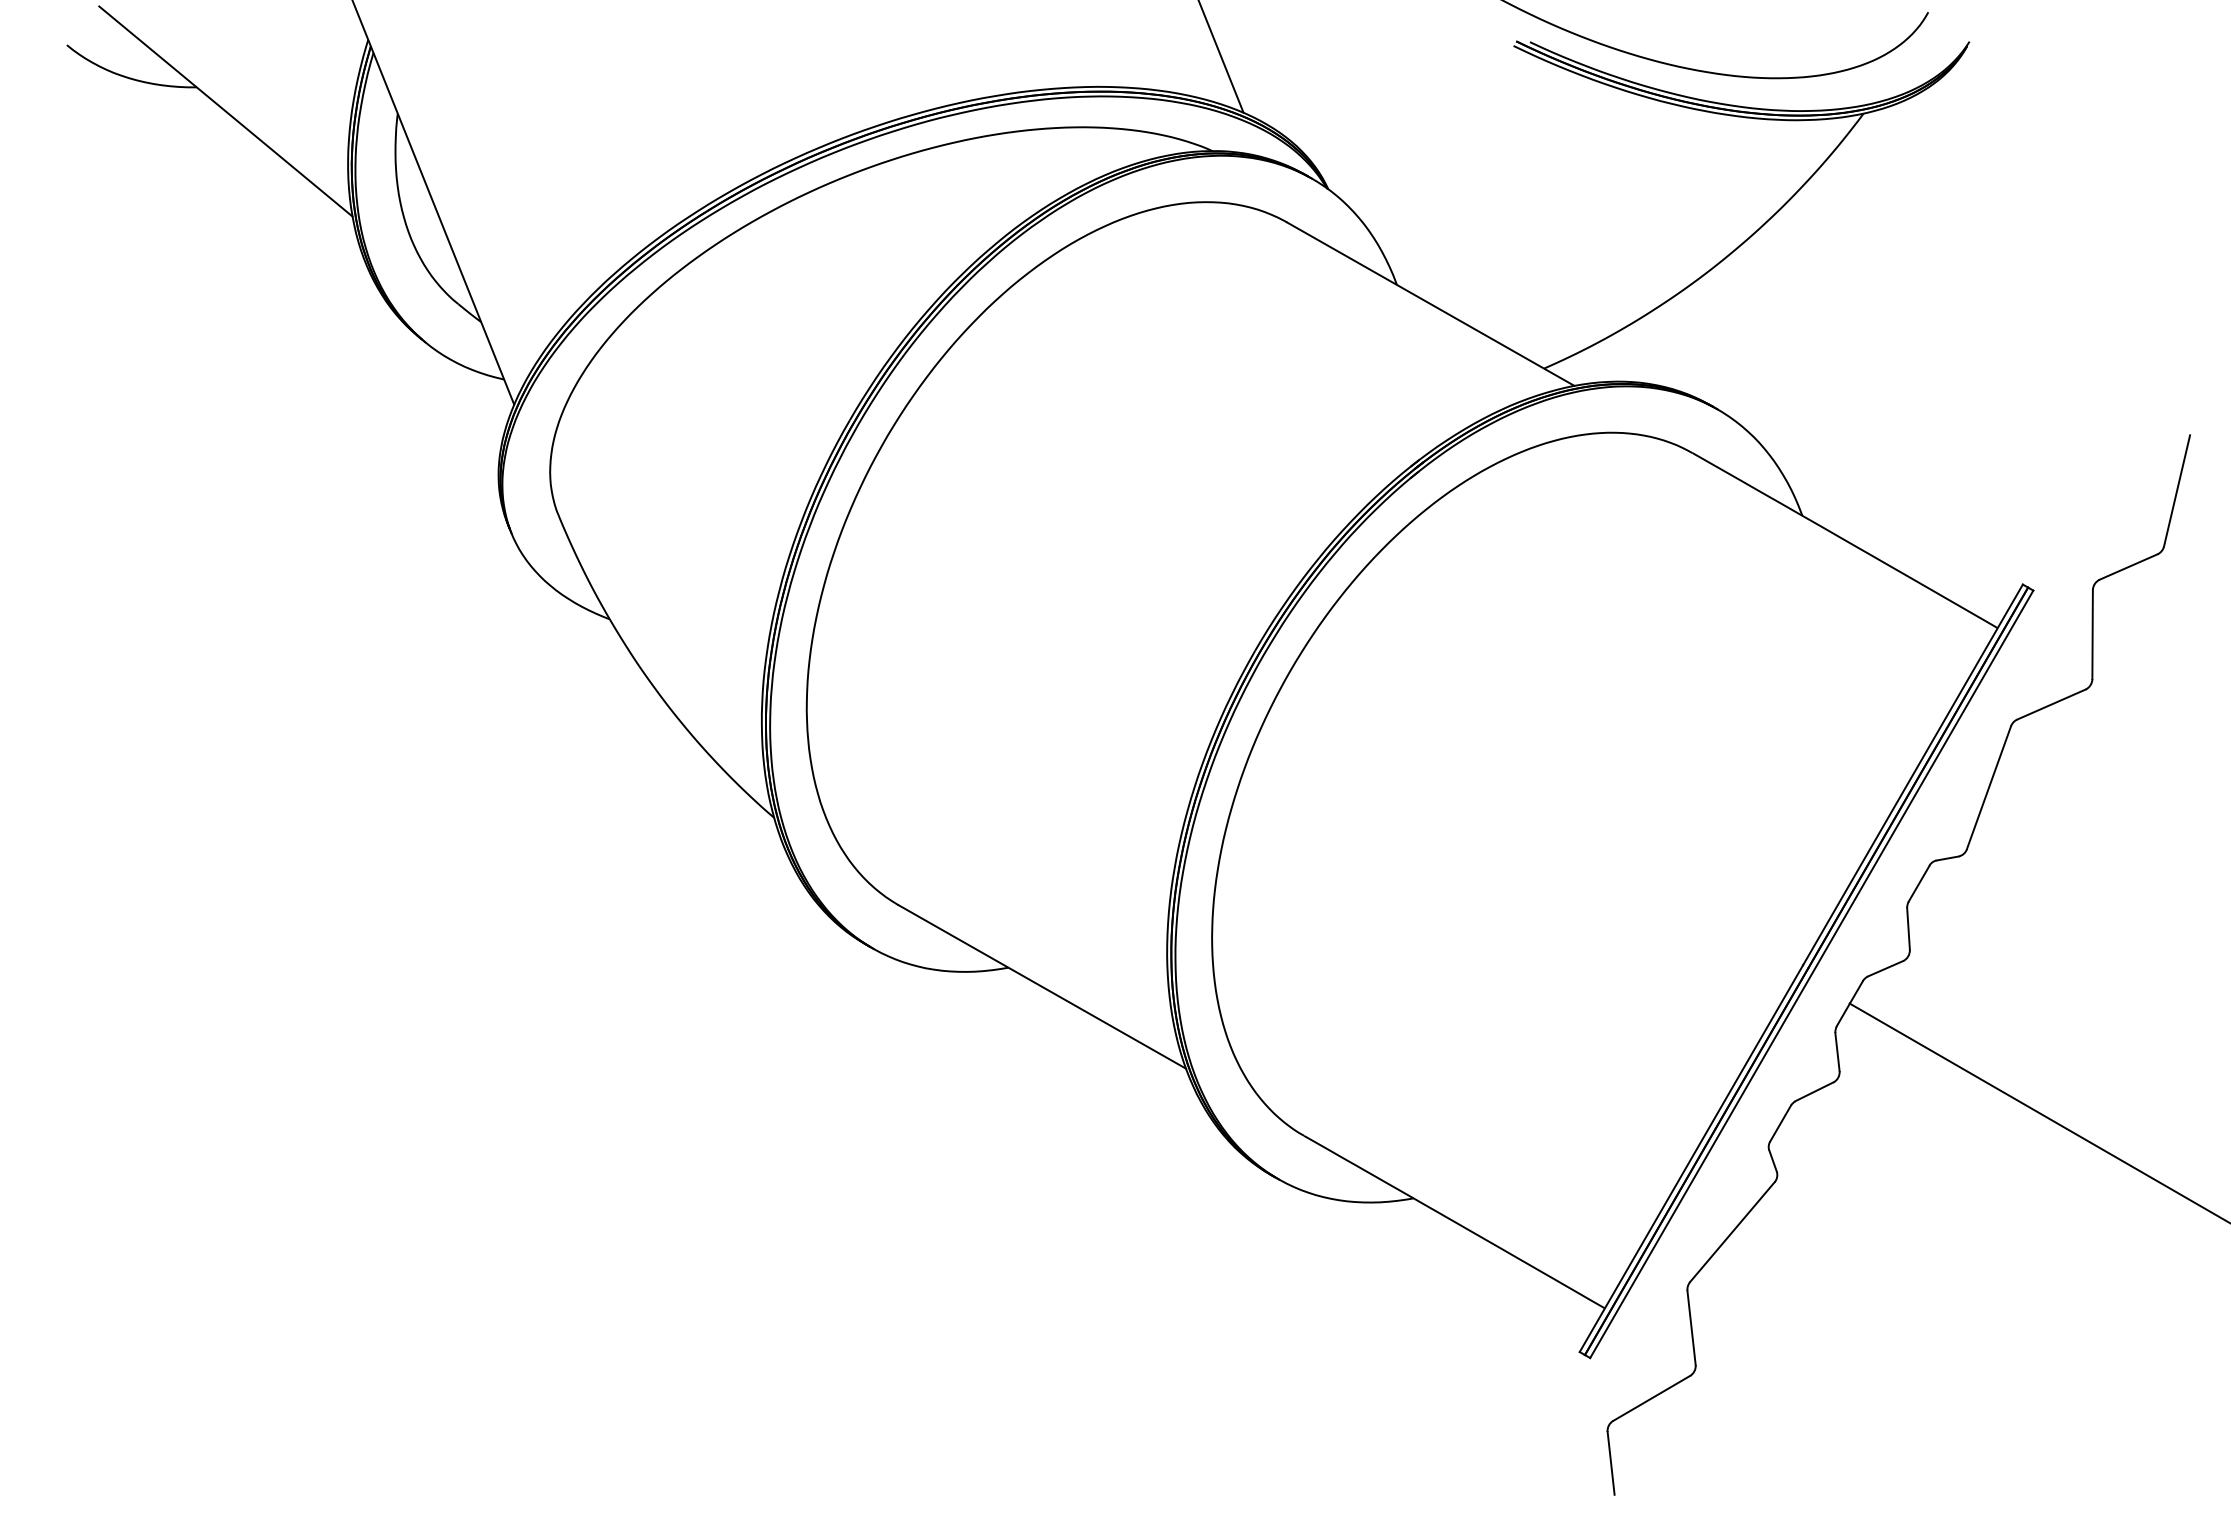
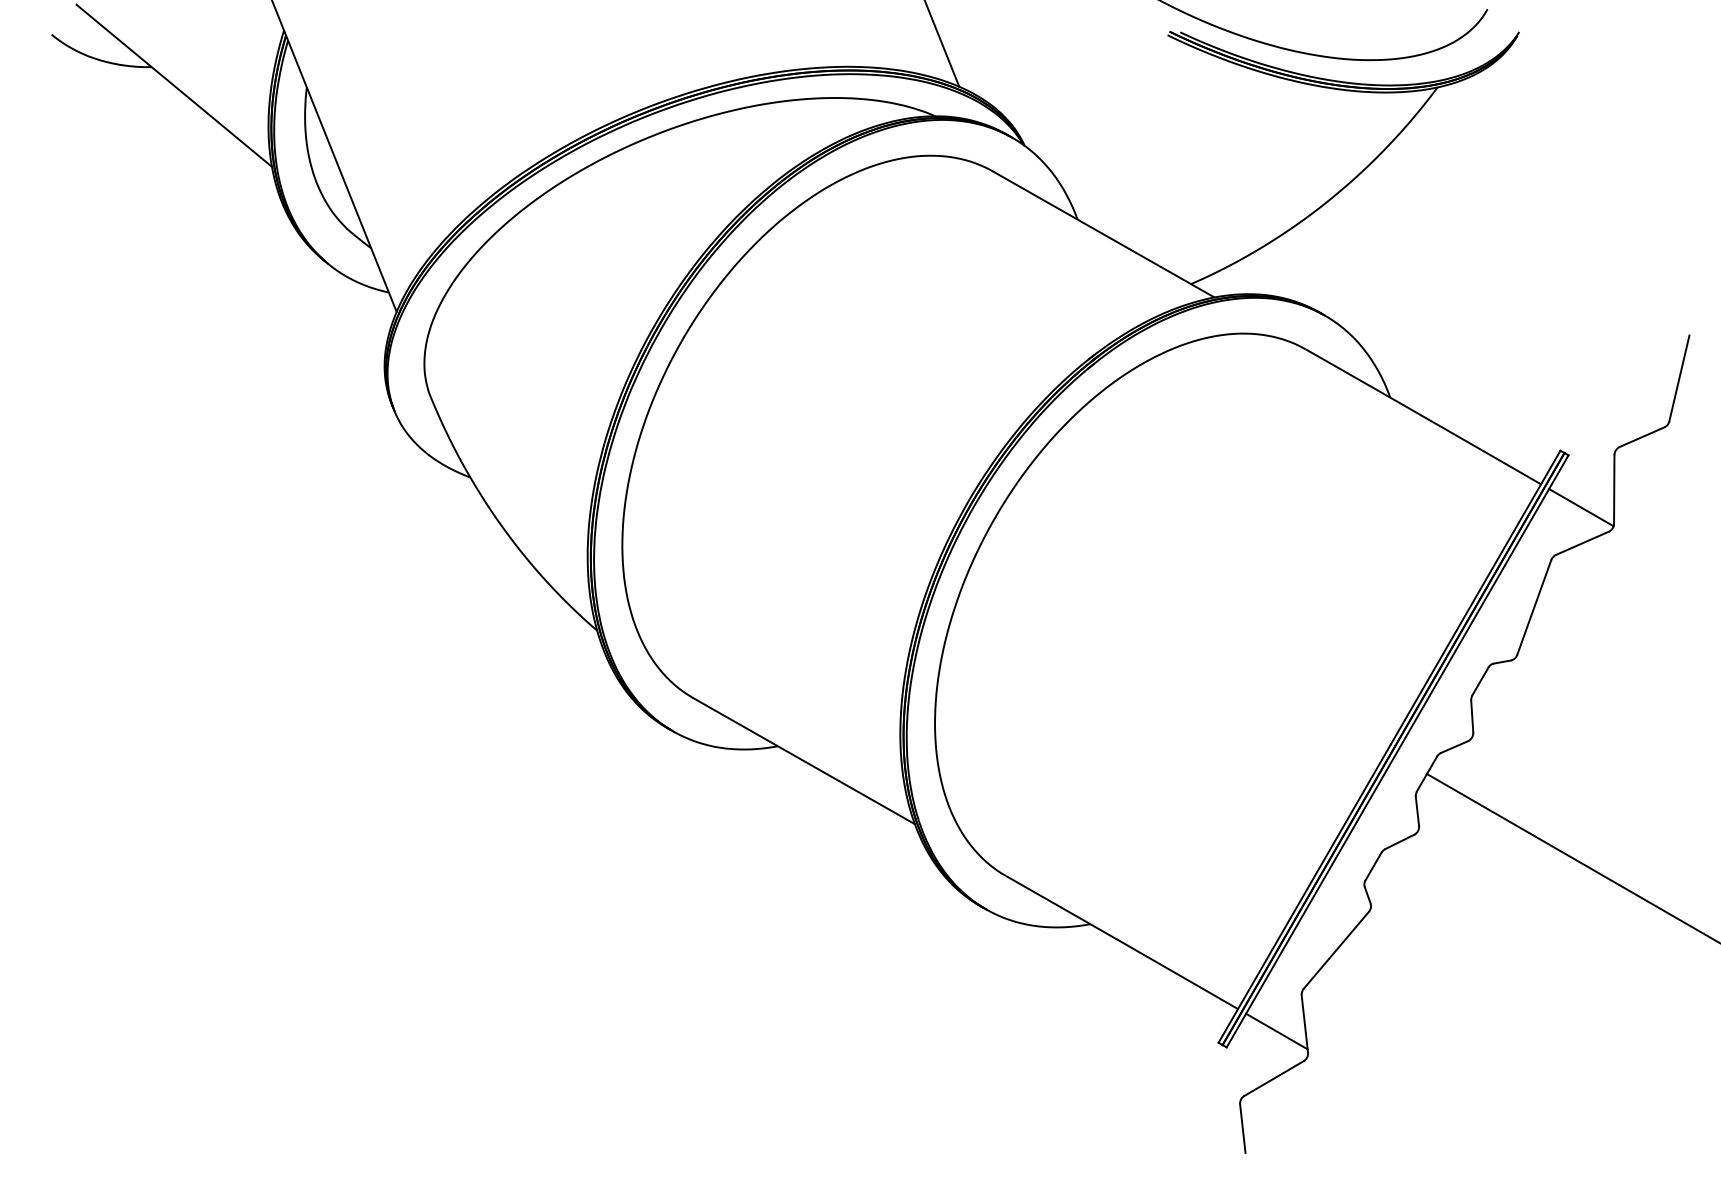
line: (2049, 658) -> (1580, 507), added
line: (1655, 1337) -> (1277, 1031), added

